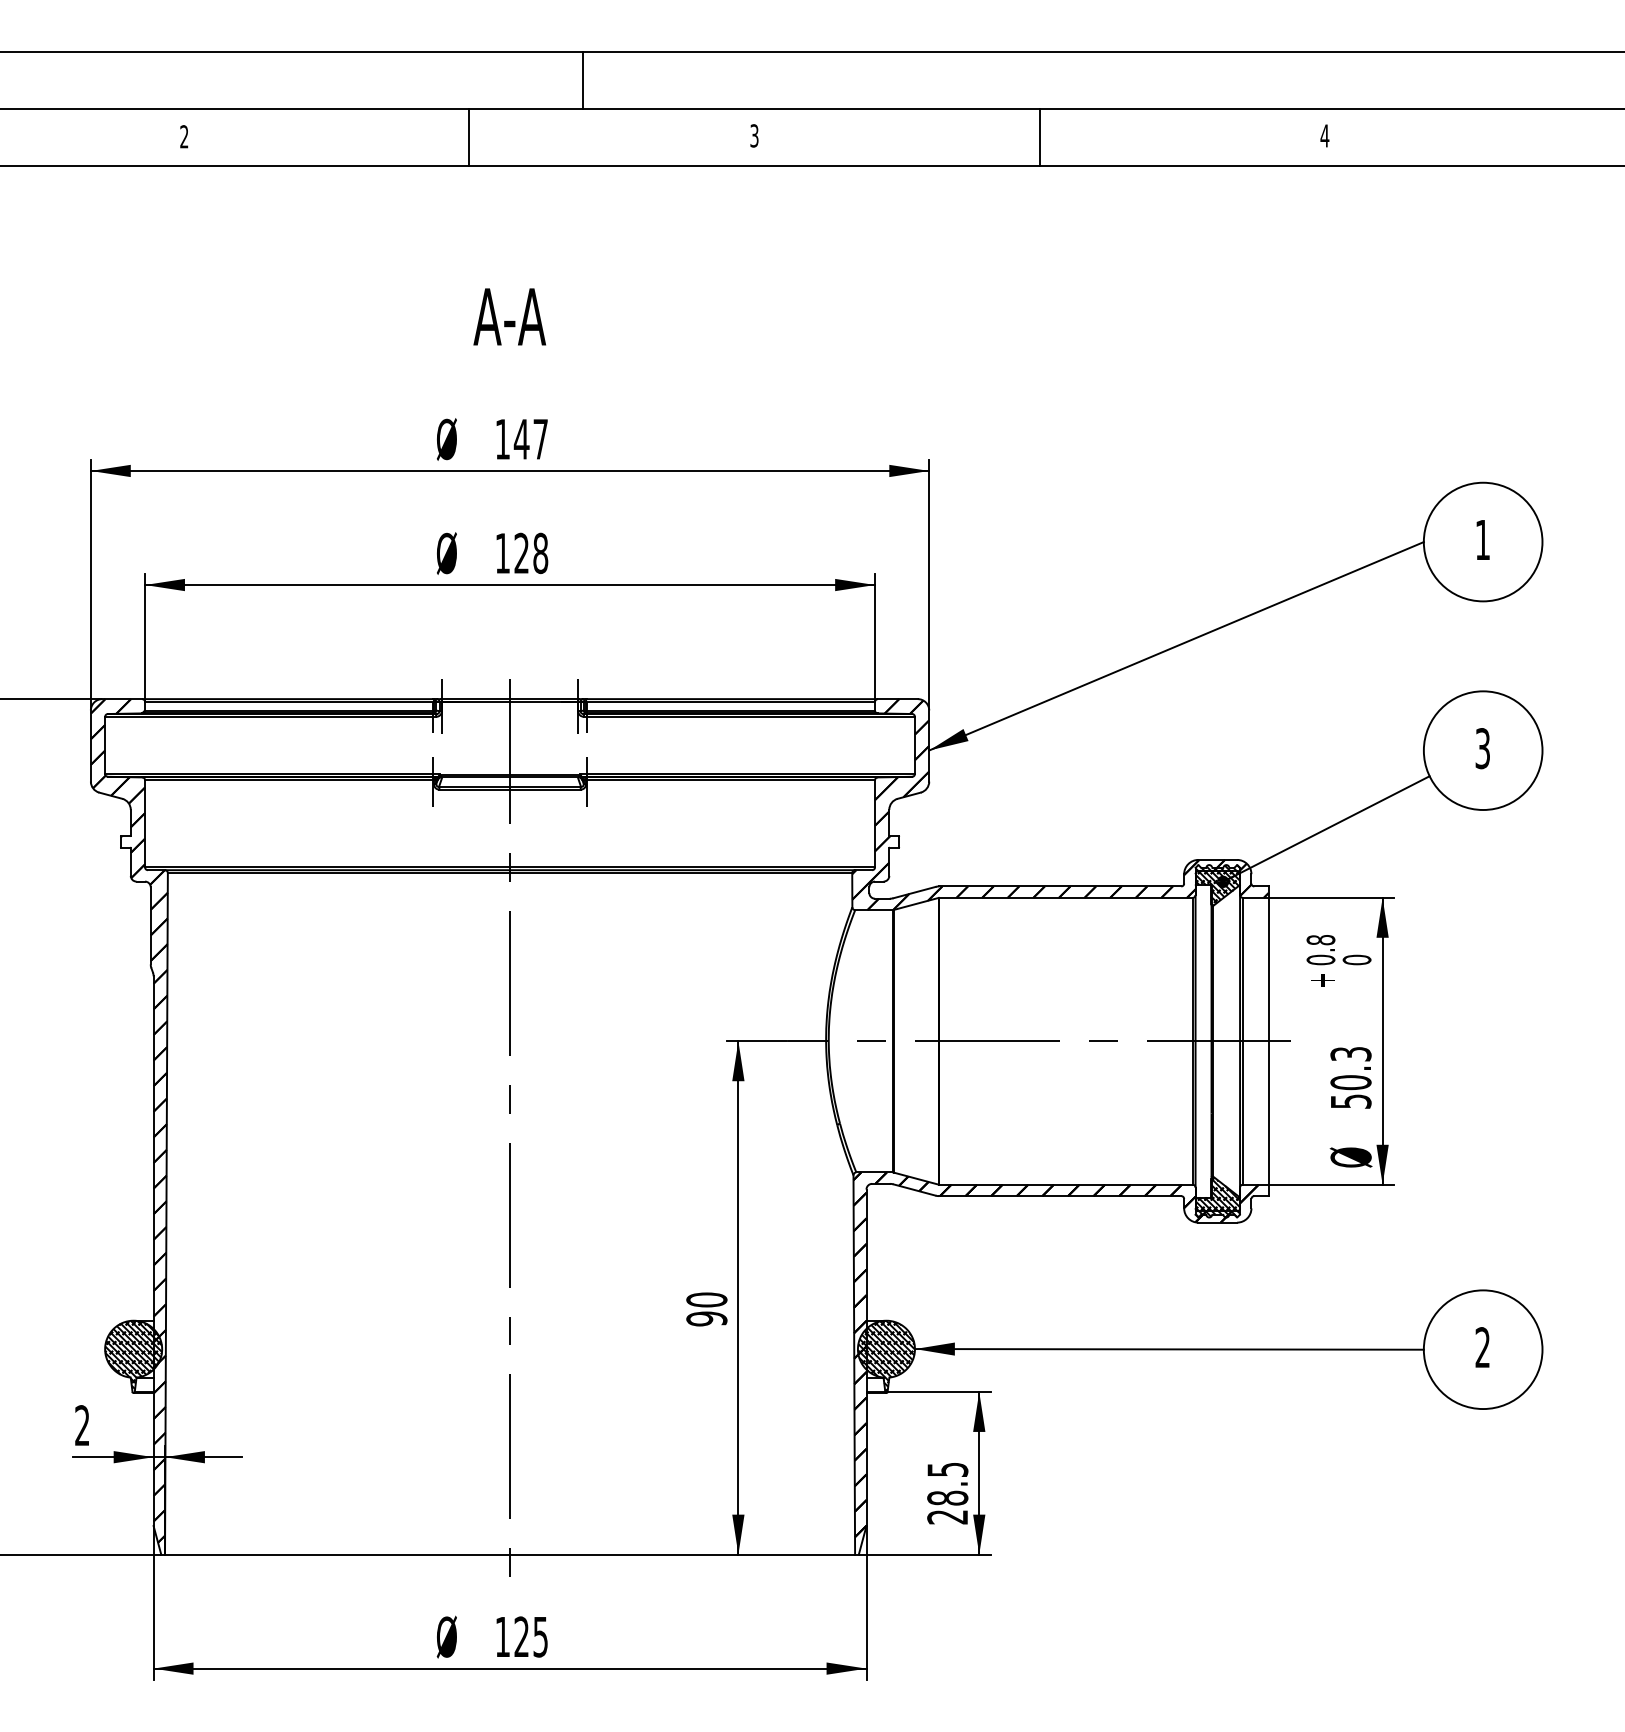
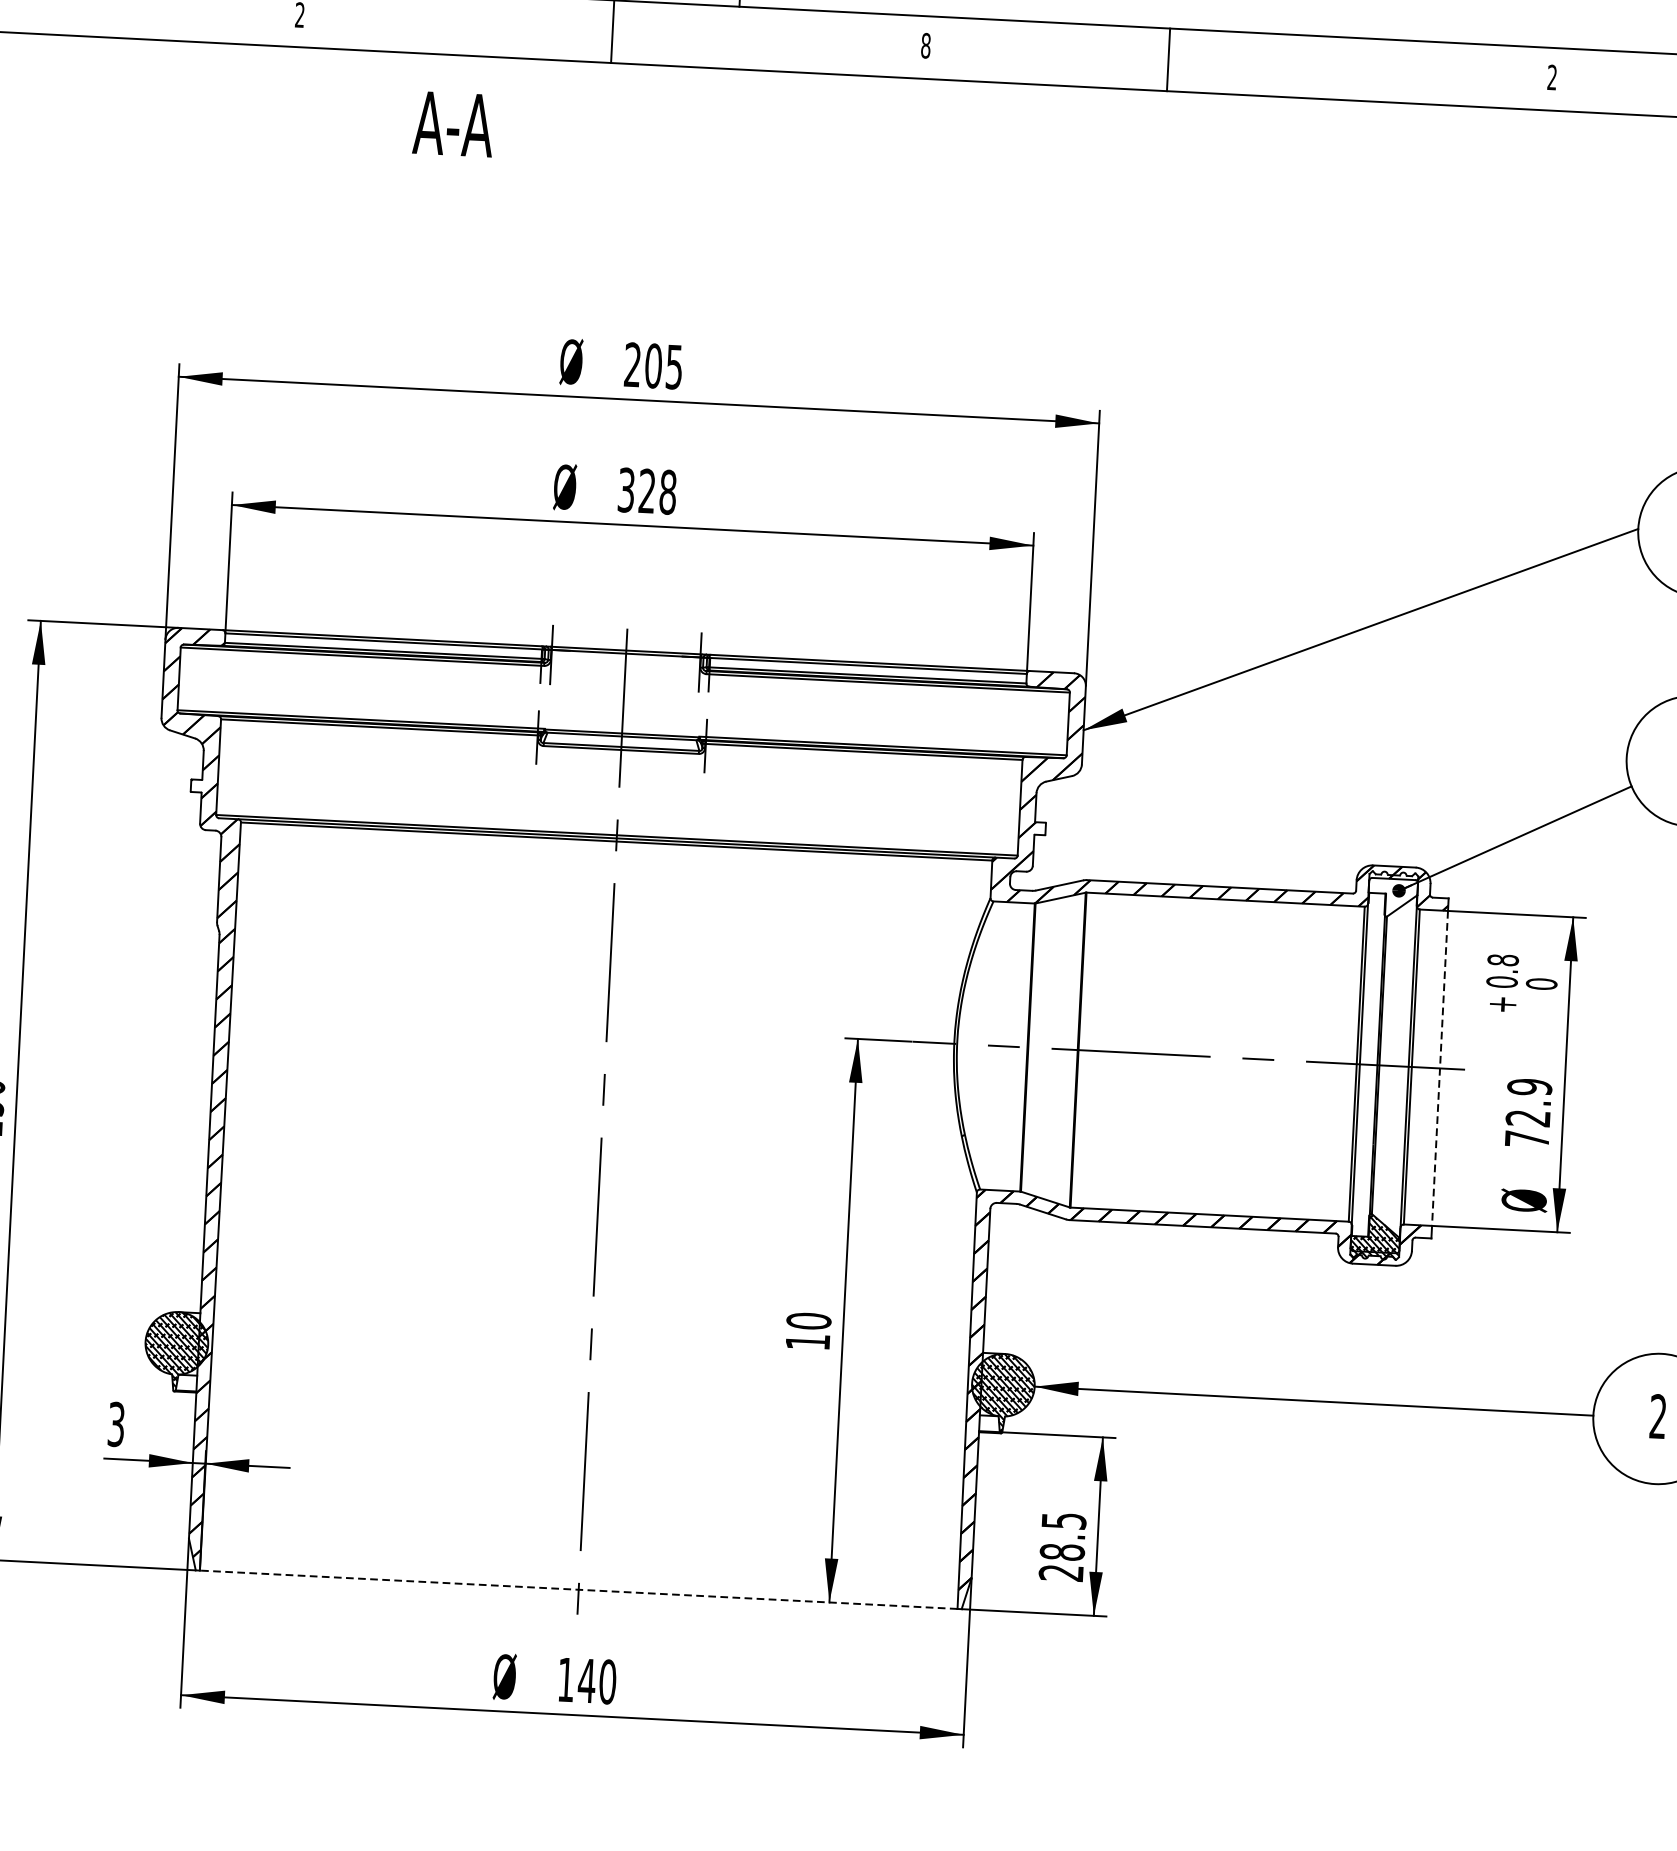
text: (754, 135) -> (926, 45), 3 -> 8
text: (1324, 135) -> (1551, 77), 4 -> 2
line: (1039, 137) -> (1168, 59), moved
text: (509, 316) -> (453, 123), moved
text: (521, 438) -> (653, 365), 147 -> 205
text: (502, 553) -> (626, 490), 128 -> 328
hatch: (1217, 885) -> (1392, 894), removed
line: (1268, 1041) -> (1439, 1068), solid -> dashed
text: (1350, 1077) -> (1527, 1112), 50.3 -> 72.9
text: (706, 1318) -> (807, 1341), 90 -> 10
text: (82, 1425) -> (116, 1424), 2 -> 3
line: (509, 1554) -> (578, 1589), solid -> dashed
text: (530, 1636) -> (596, 1680), 125 -> 140

